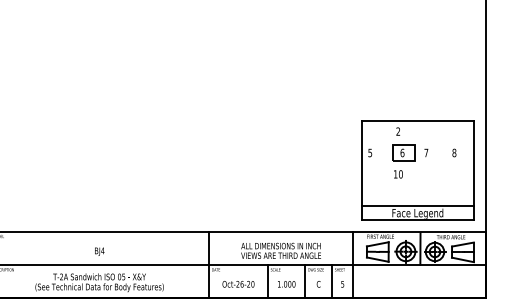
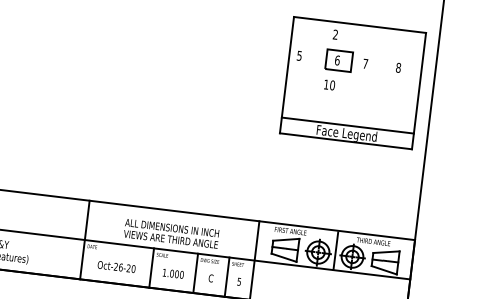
part: (417, 170) -> (352, 83), moved

